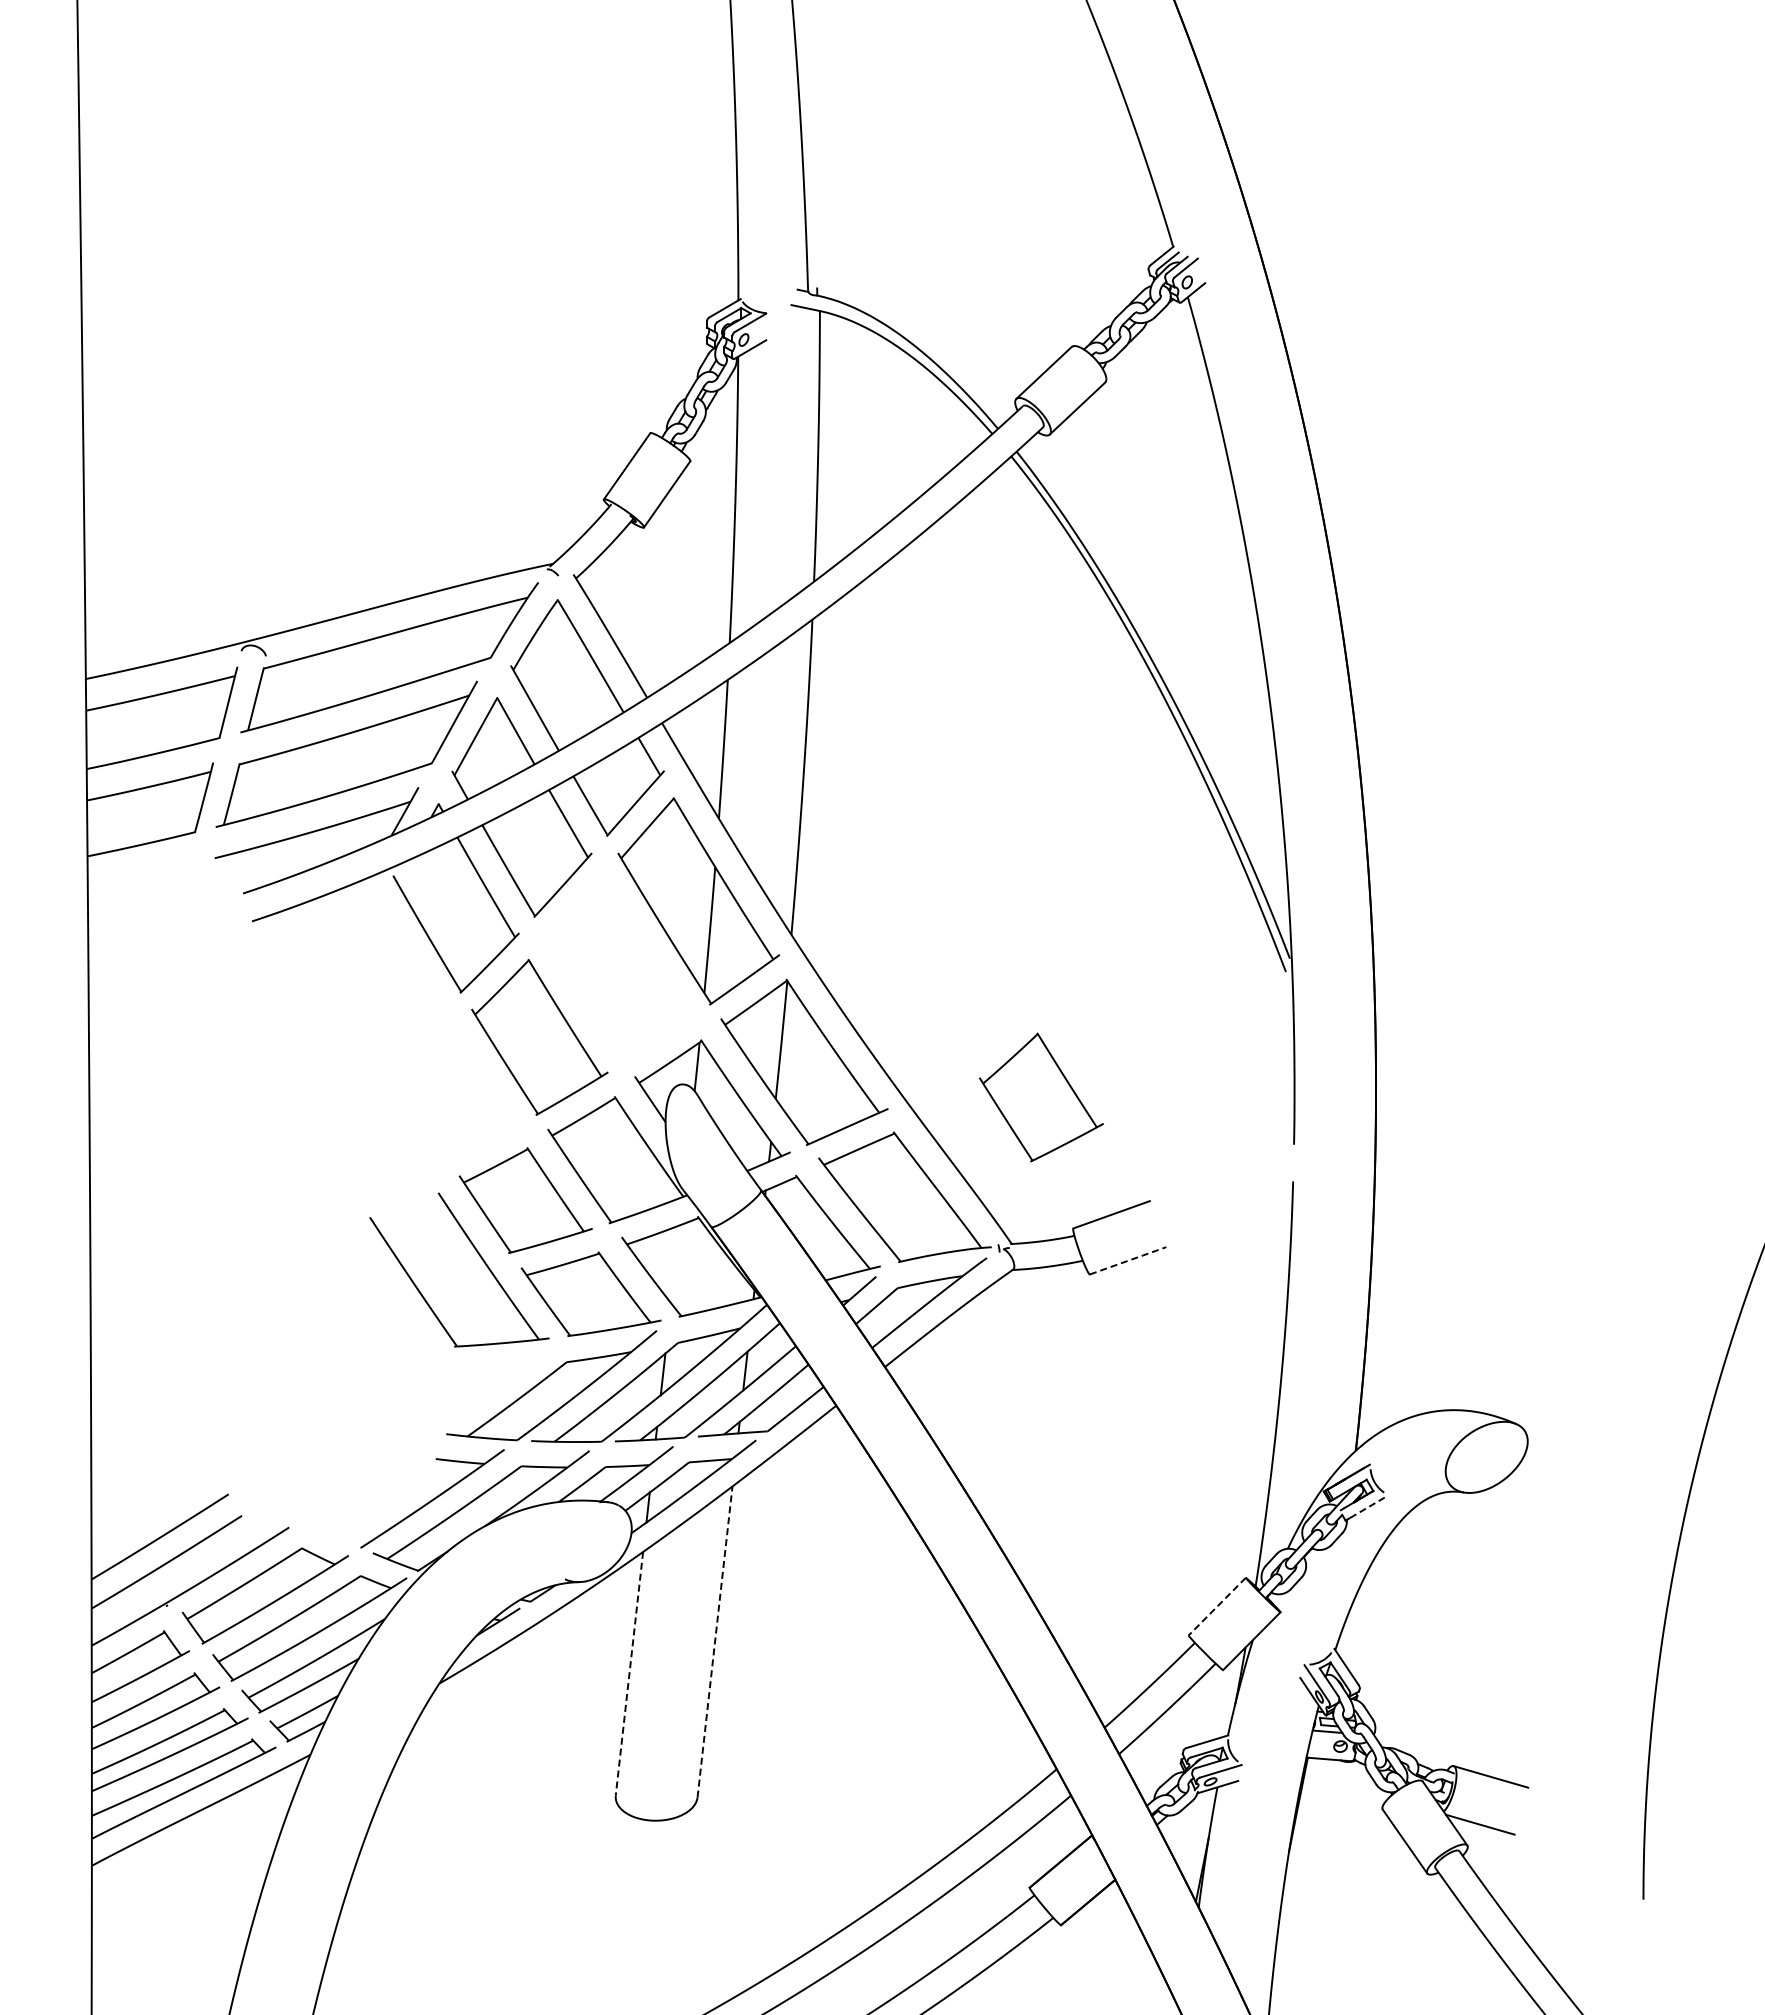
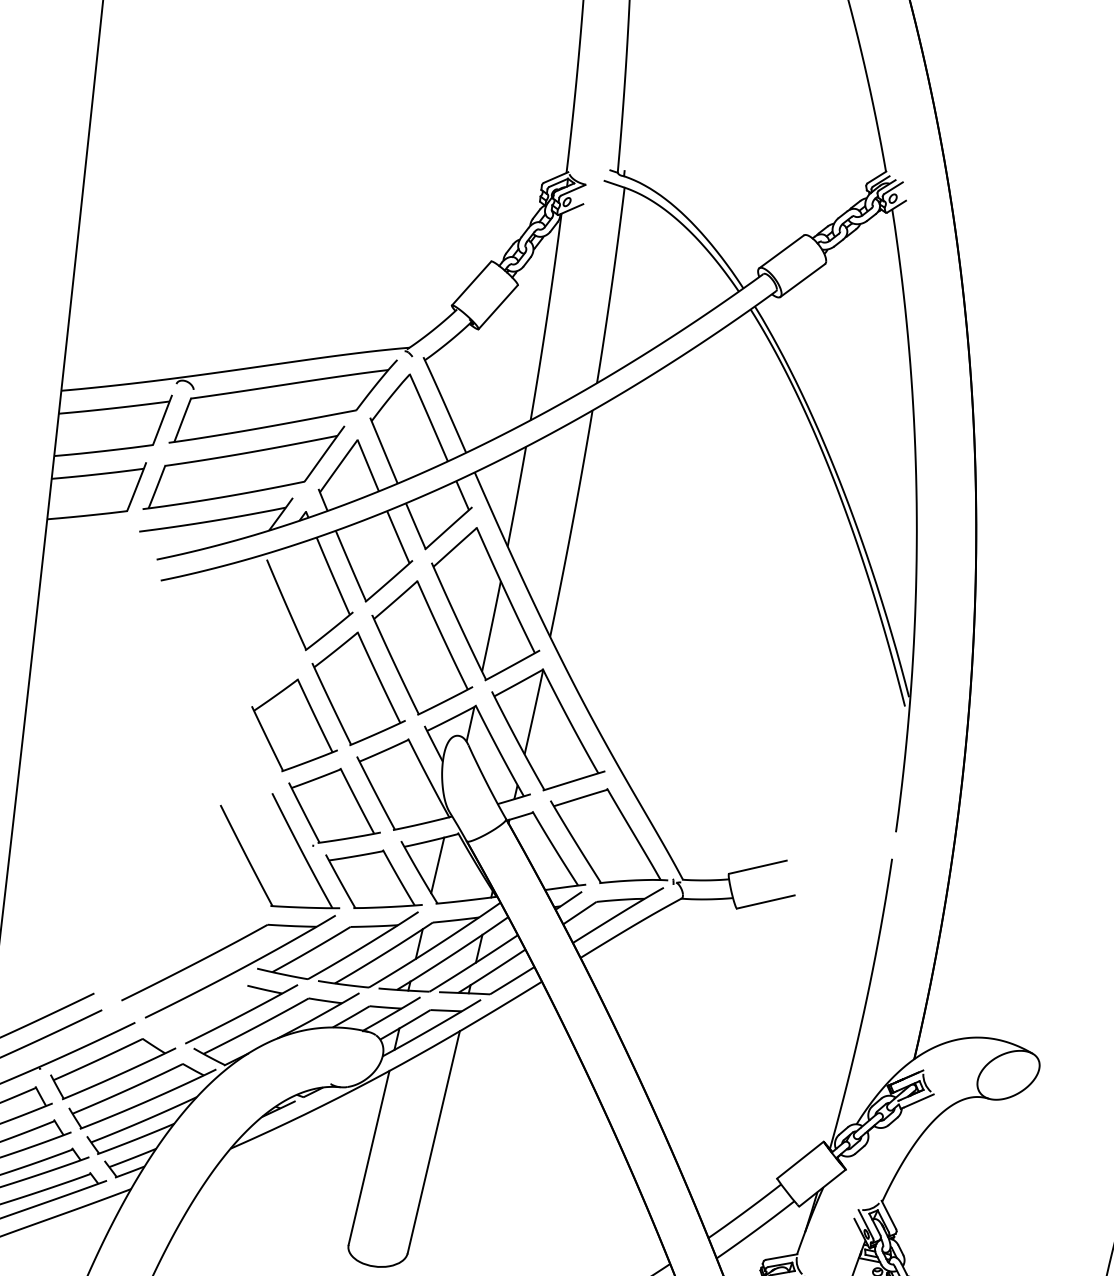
part: (619, 971) -> (422, 648), added
part: (1041, 1097) -> (295, 725), moved
line: (1128, 1260) -> (766, 901), dashed -> solid
line: (675, 1264) -> (437, 865), added
part: (413, 1443) -> (232, 972), added
line: (1369, 1506) -> (919, 1100), dashed -> solid
line: (1217, 1606) -> (800, 1160), dashed -> solid
line: (715, 1641) -> (434, 1142), dashed -> solid
line: (629, 1673) -> (369, 1157), dashed -> solid

